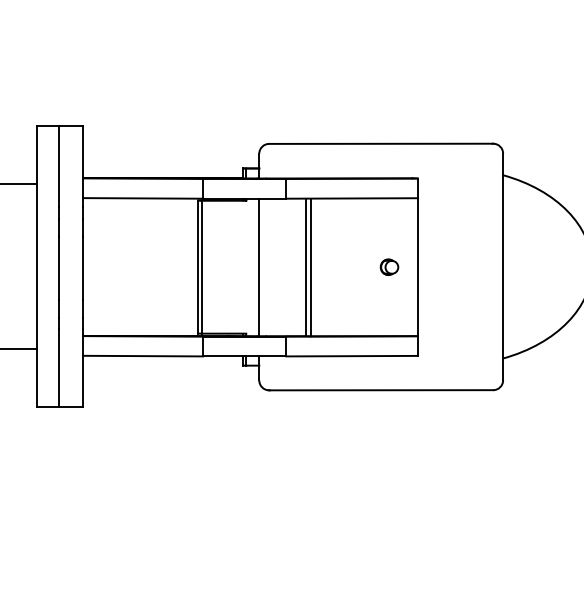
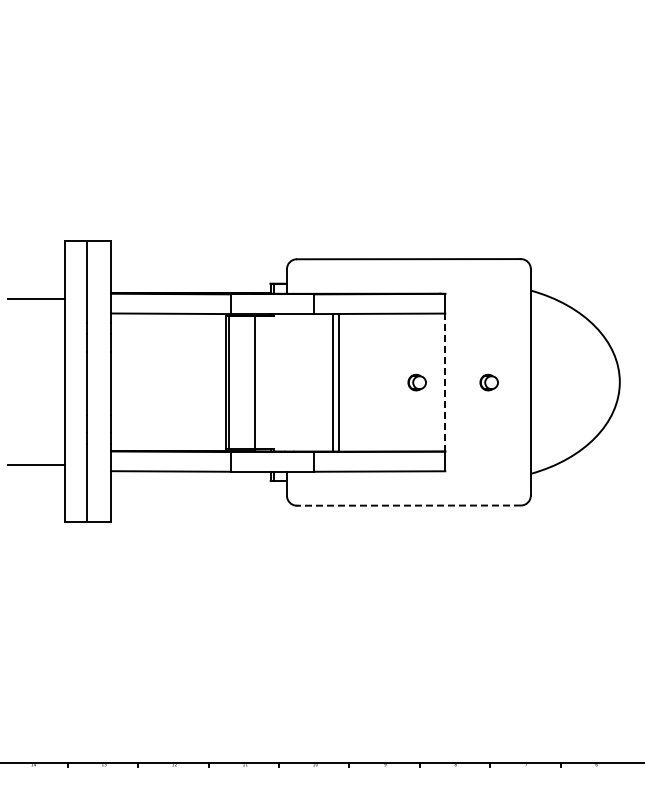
line: (259, 267) -> (255, 382), moved
line: (417, 267) -> (445, 382), solid -> dashed
part: (460, 267) -> (488, 382), added
line: (381, 390) -> (409, 505), solid -> dashed

